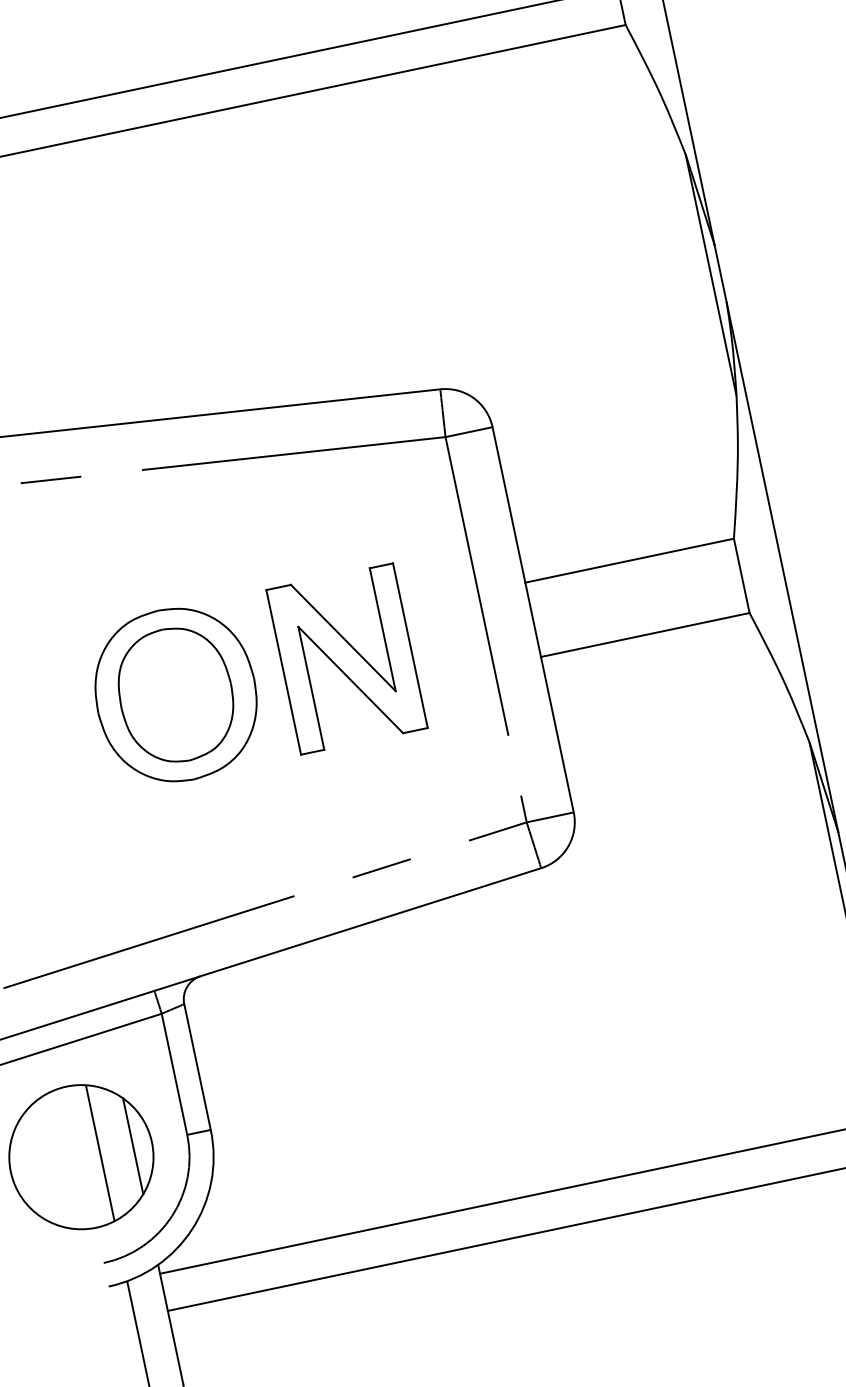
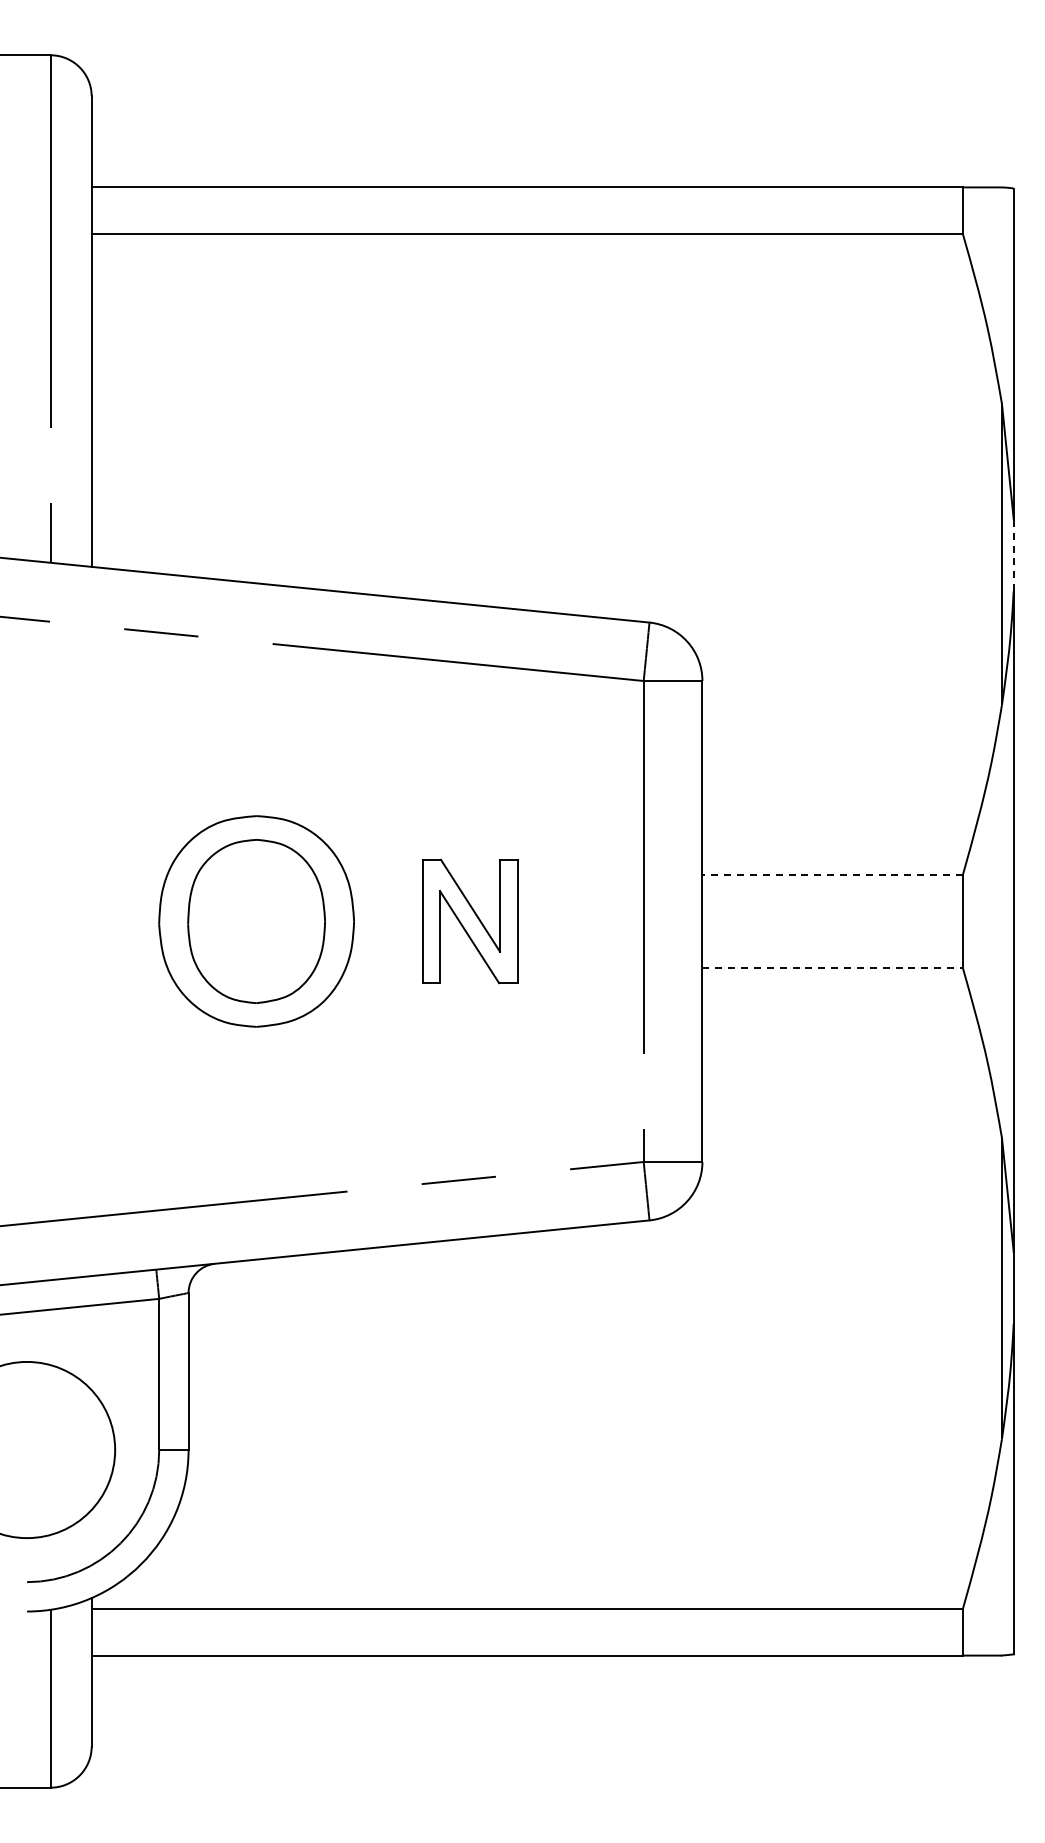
line: (720, 273) -> (1013, 554), solid -> dashed
line: (629, 561) -> (832, 875), solid -> dashed
line: (645, 634) -> (833, 967), solid -> dashed
part: (346, 659) -> (469, 921), size x0.6
line: (132, 1145) -> (91, 1449), removed
line: (100, 1152) -> (50, 1449), removed

